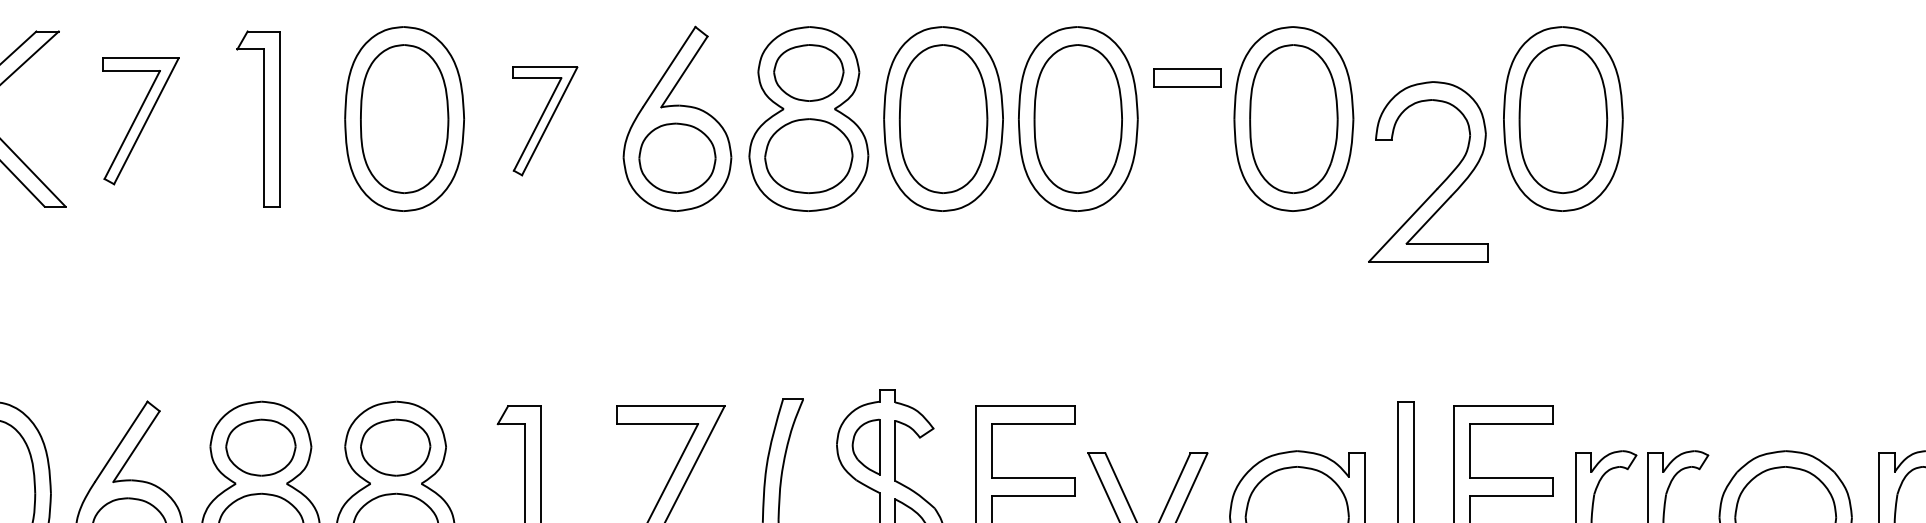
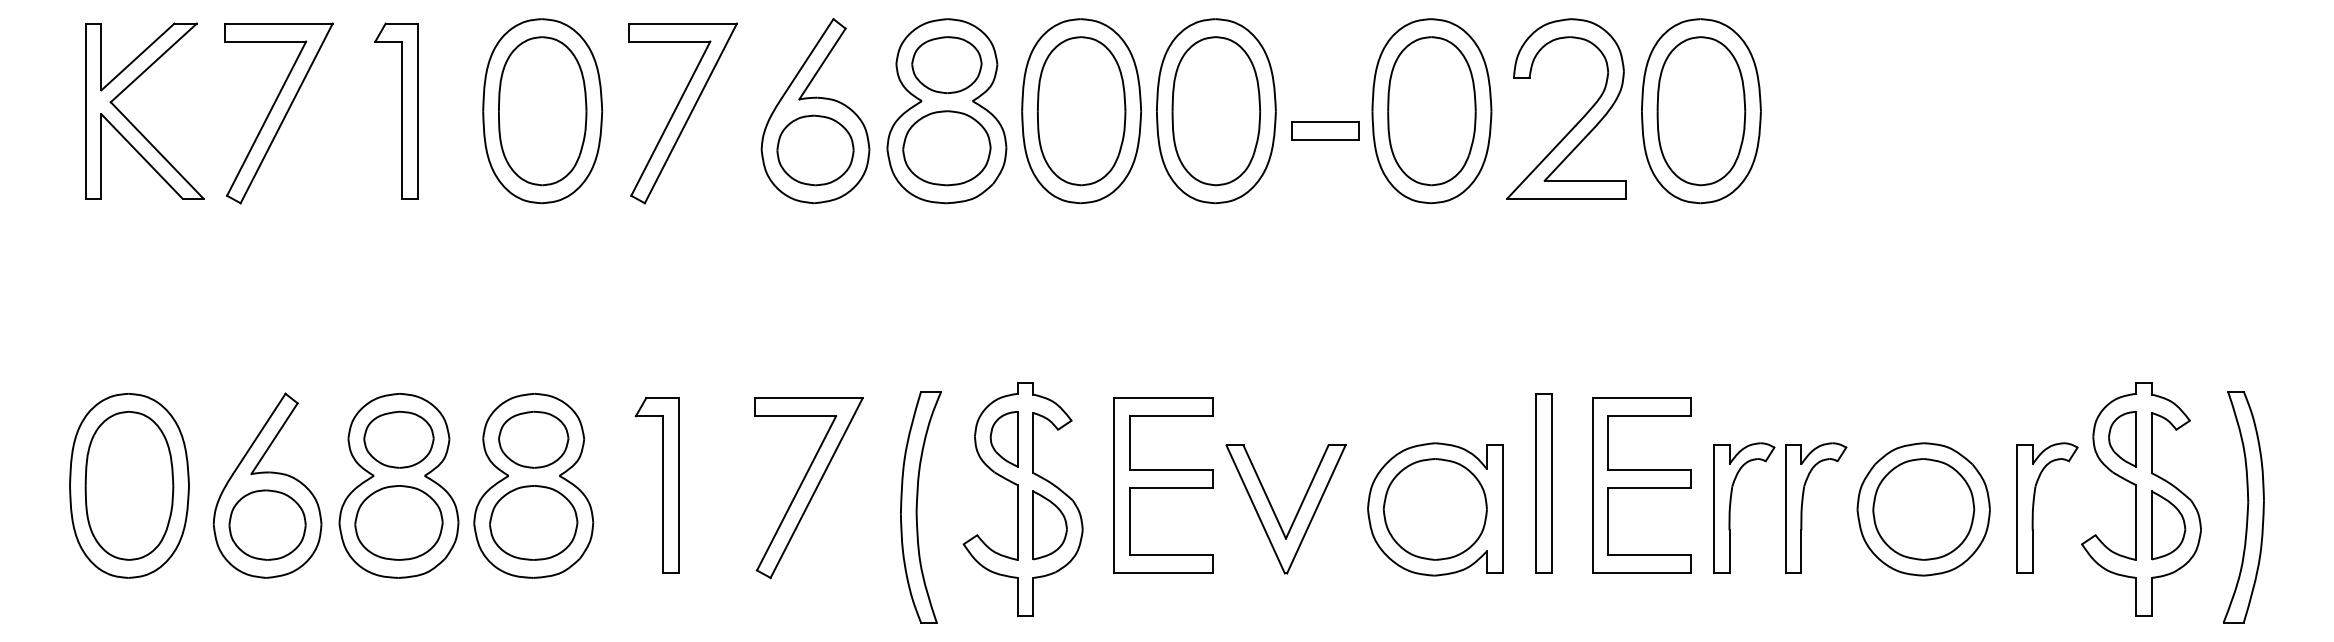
part: (1187, 77) -> (1325, 130), moved
part: (140, 121) -> (278, 113), size x1.43
part: (544, 121) -> (682, 113), size x1.67
part: (1441, 183) -> (1579, 120), moved

